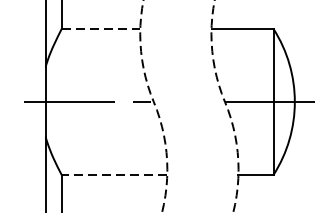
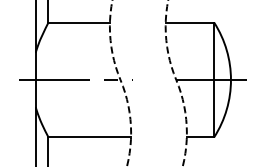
line: (101, 28) -> (79, 22), dashed -> solid
line: (114, 175) -> (89, 137), dashed -> solid

